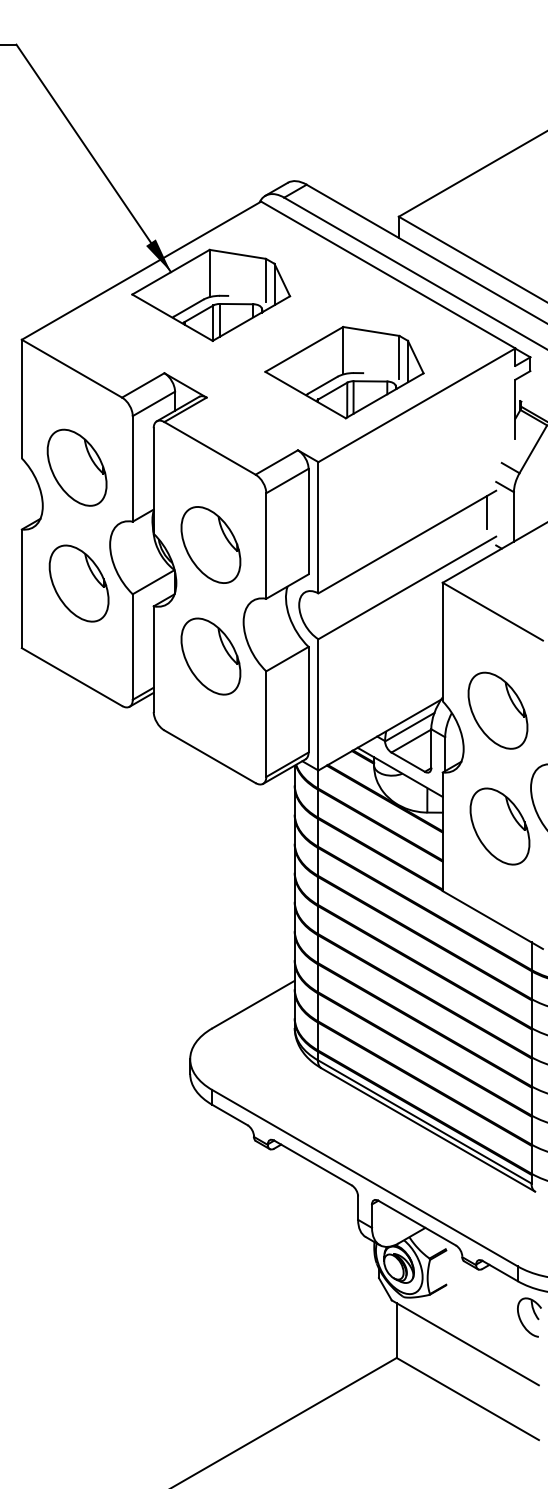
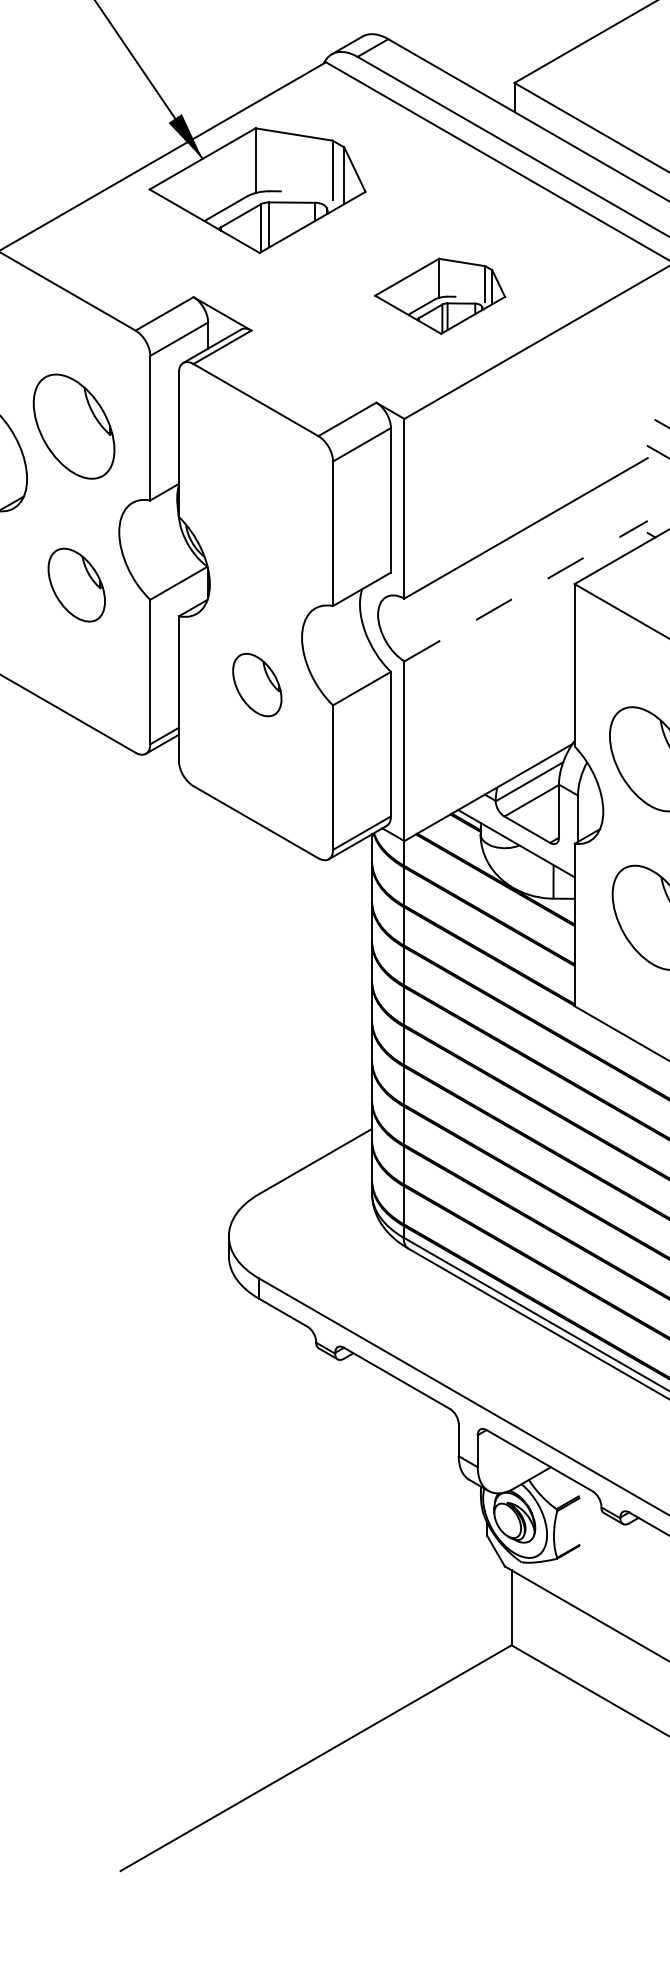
part: (344, 372) -> (440, 296), size x0.6
line: (487, 511) -> (635, 486), removed
part: (210, 544) -> (256, 531), removed
part: (78, 583) -> (75, 585), size x0.7
line: (407, 587) -> (526, 590), solid -> dashed
part: (210, 656) -> (256, 685), size x0.6

